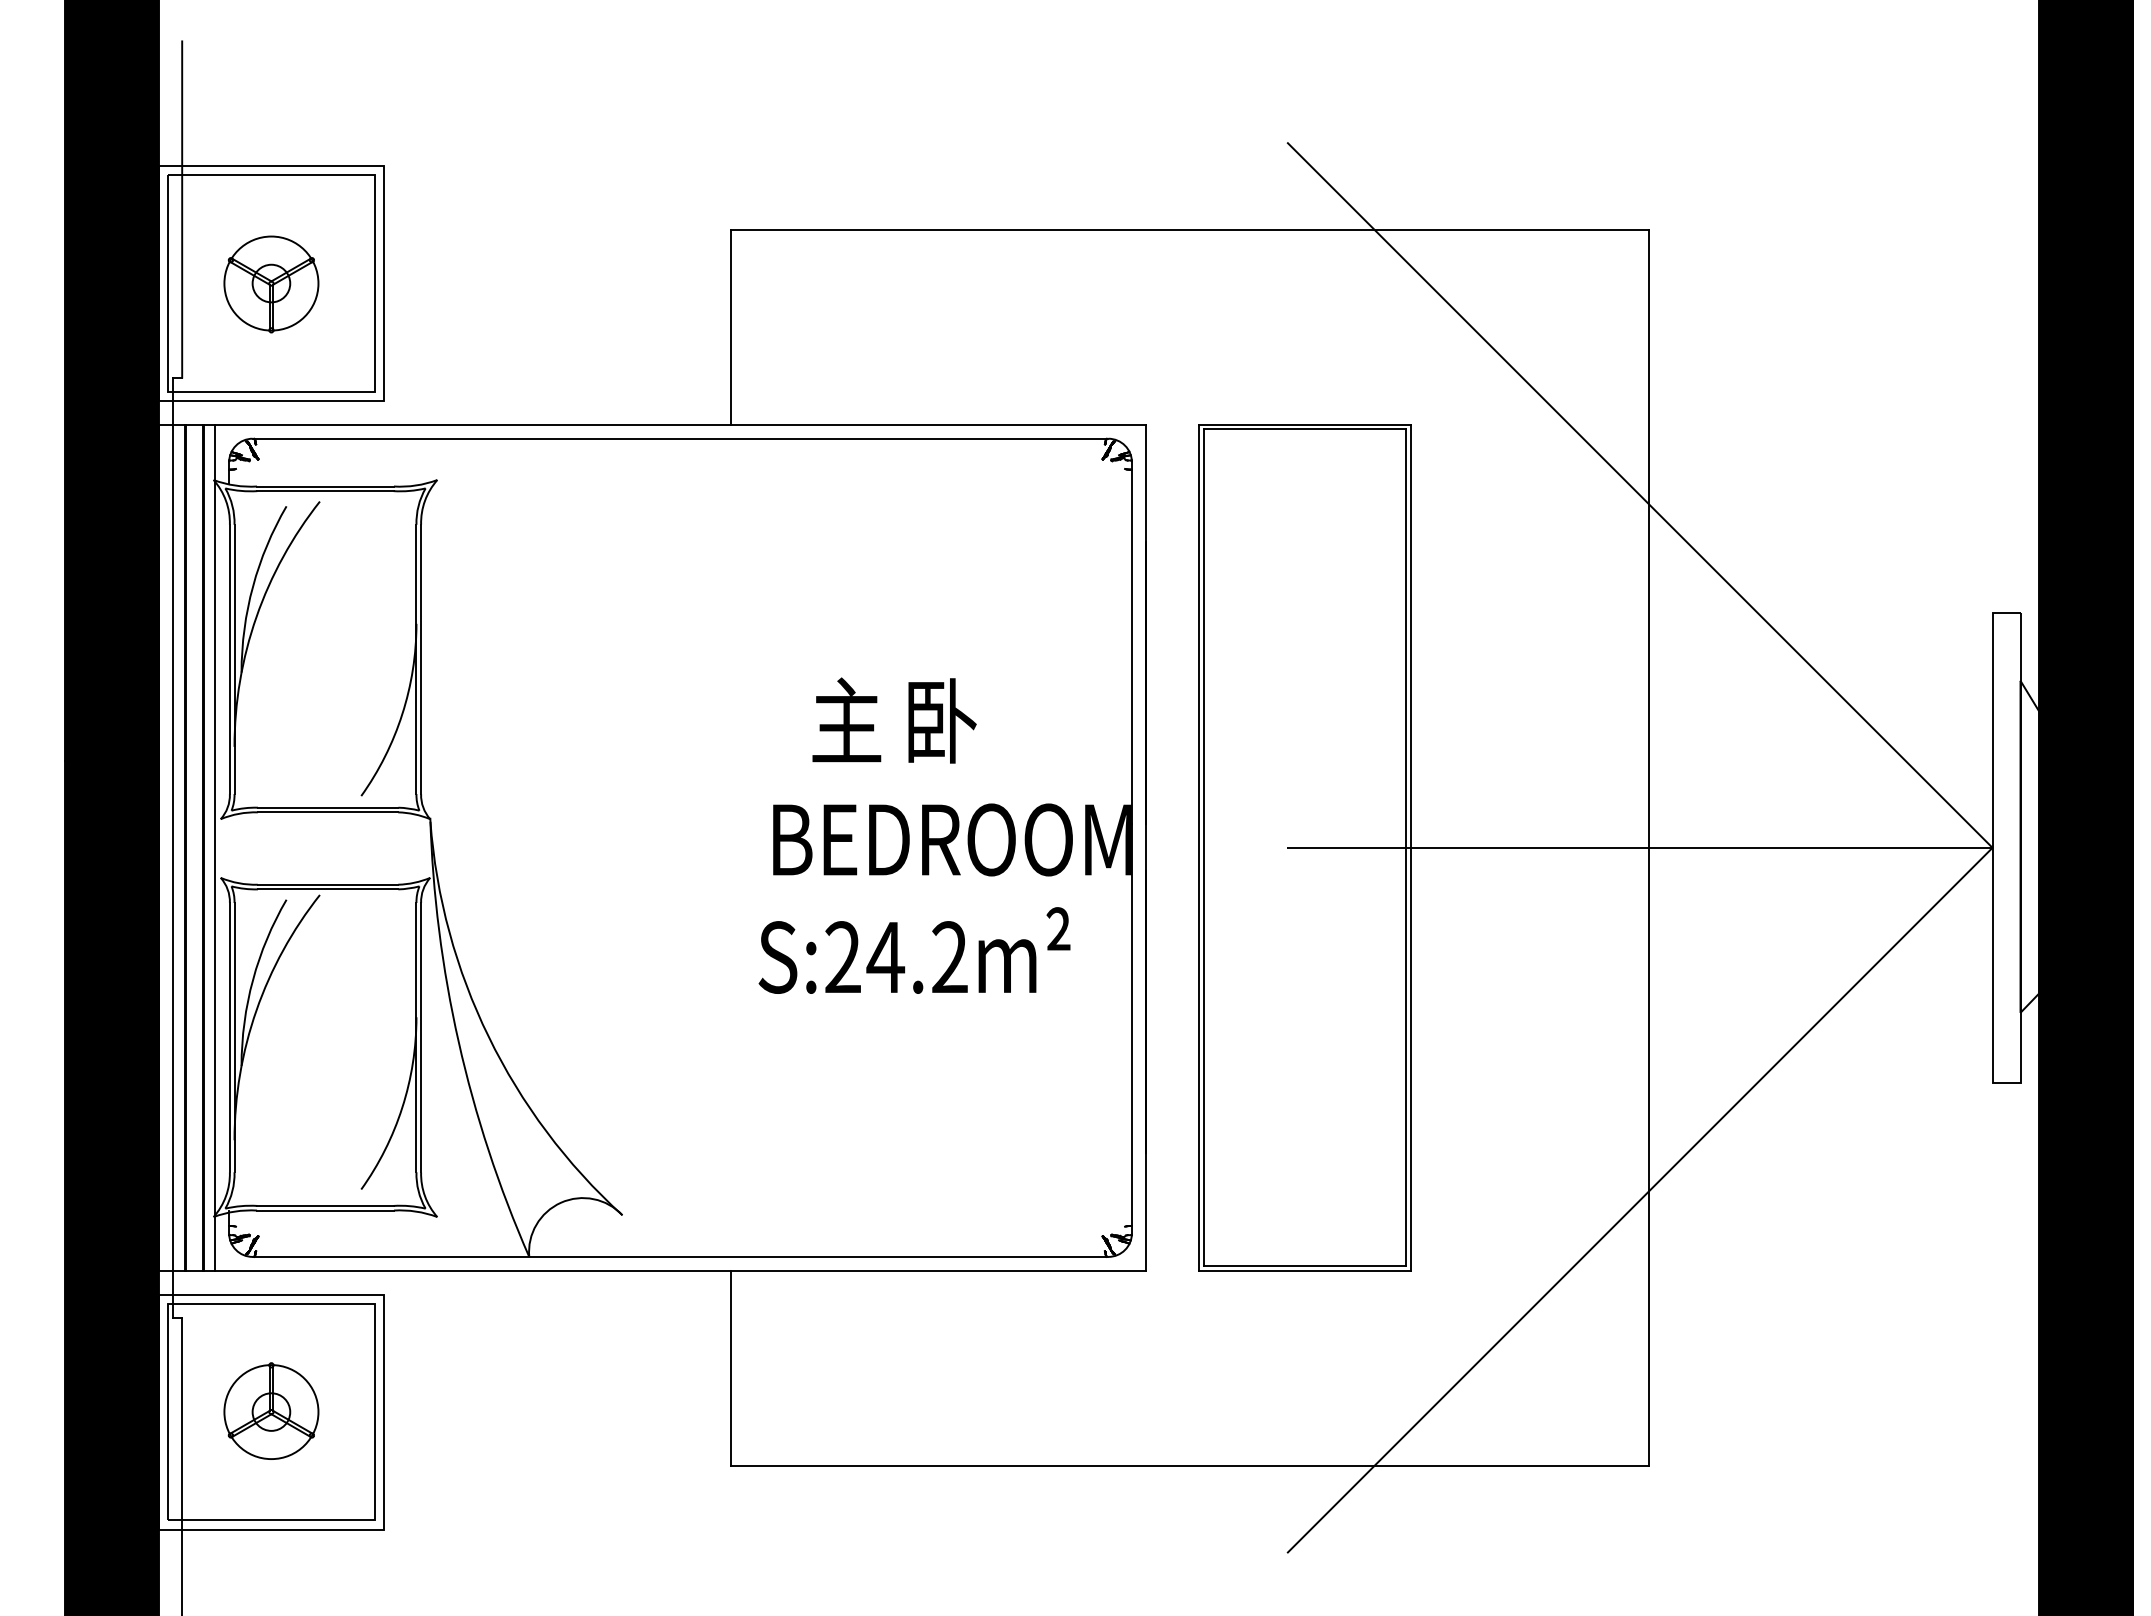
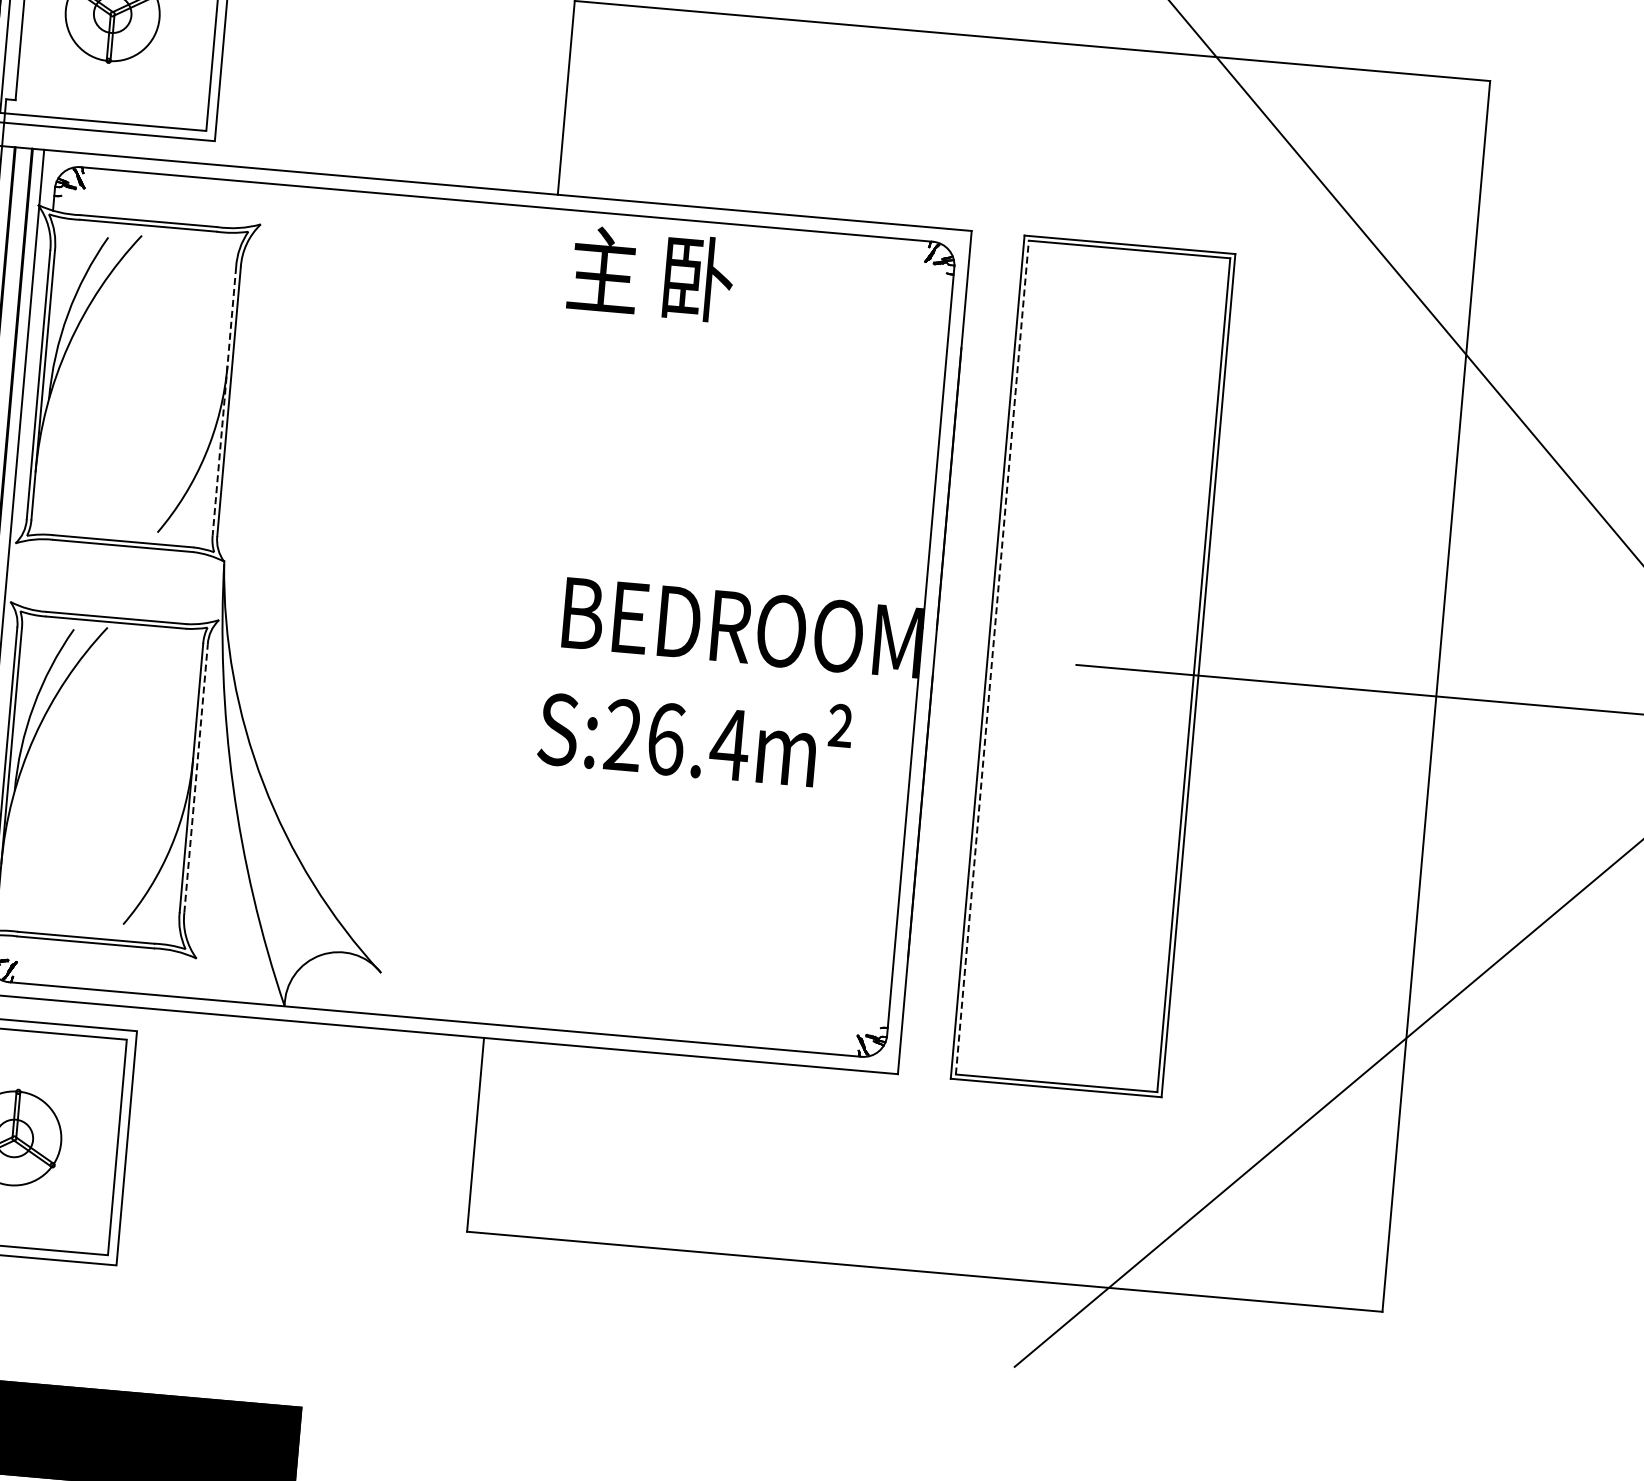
line: (416, 659) -> (224, 401), solid -> dashed
text: (894, 720) -> (651, 274), moved
line: (1203, 847) -> (992, 657), solid -> dashed
text: (917, 957) -> (697, 741), S:24.2m² -> S:26.4m²
line: (421, 1037) -> (196, 778), solid -> dashed

